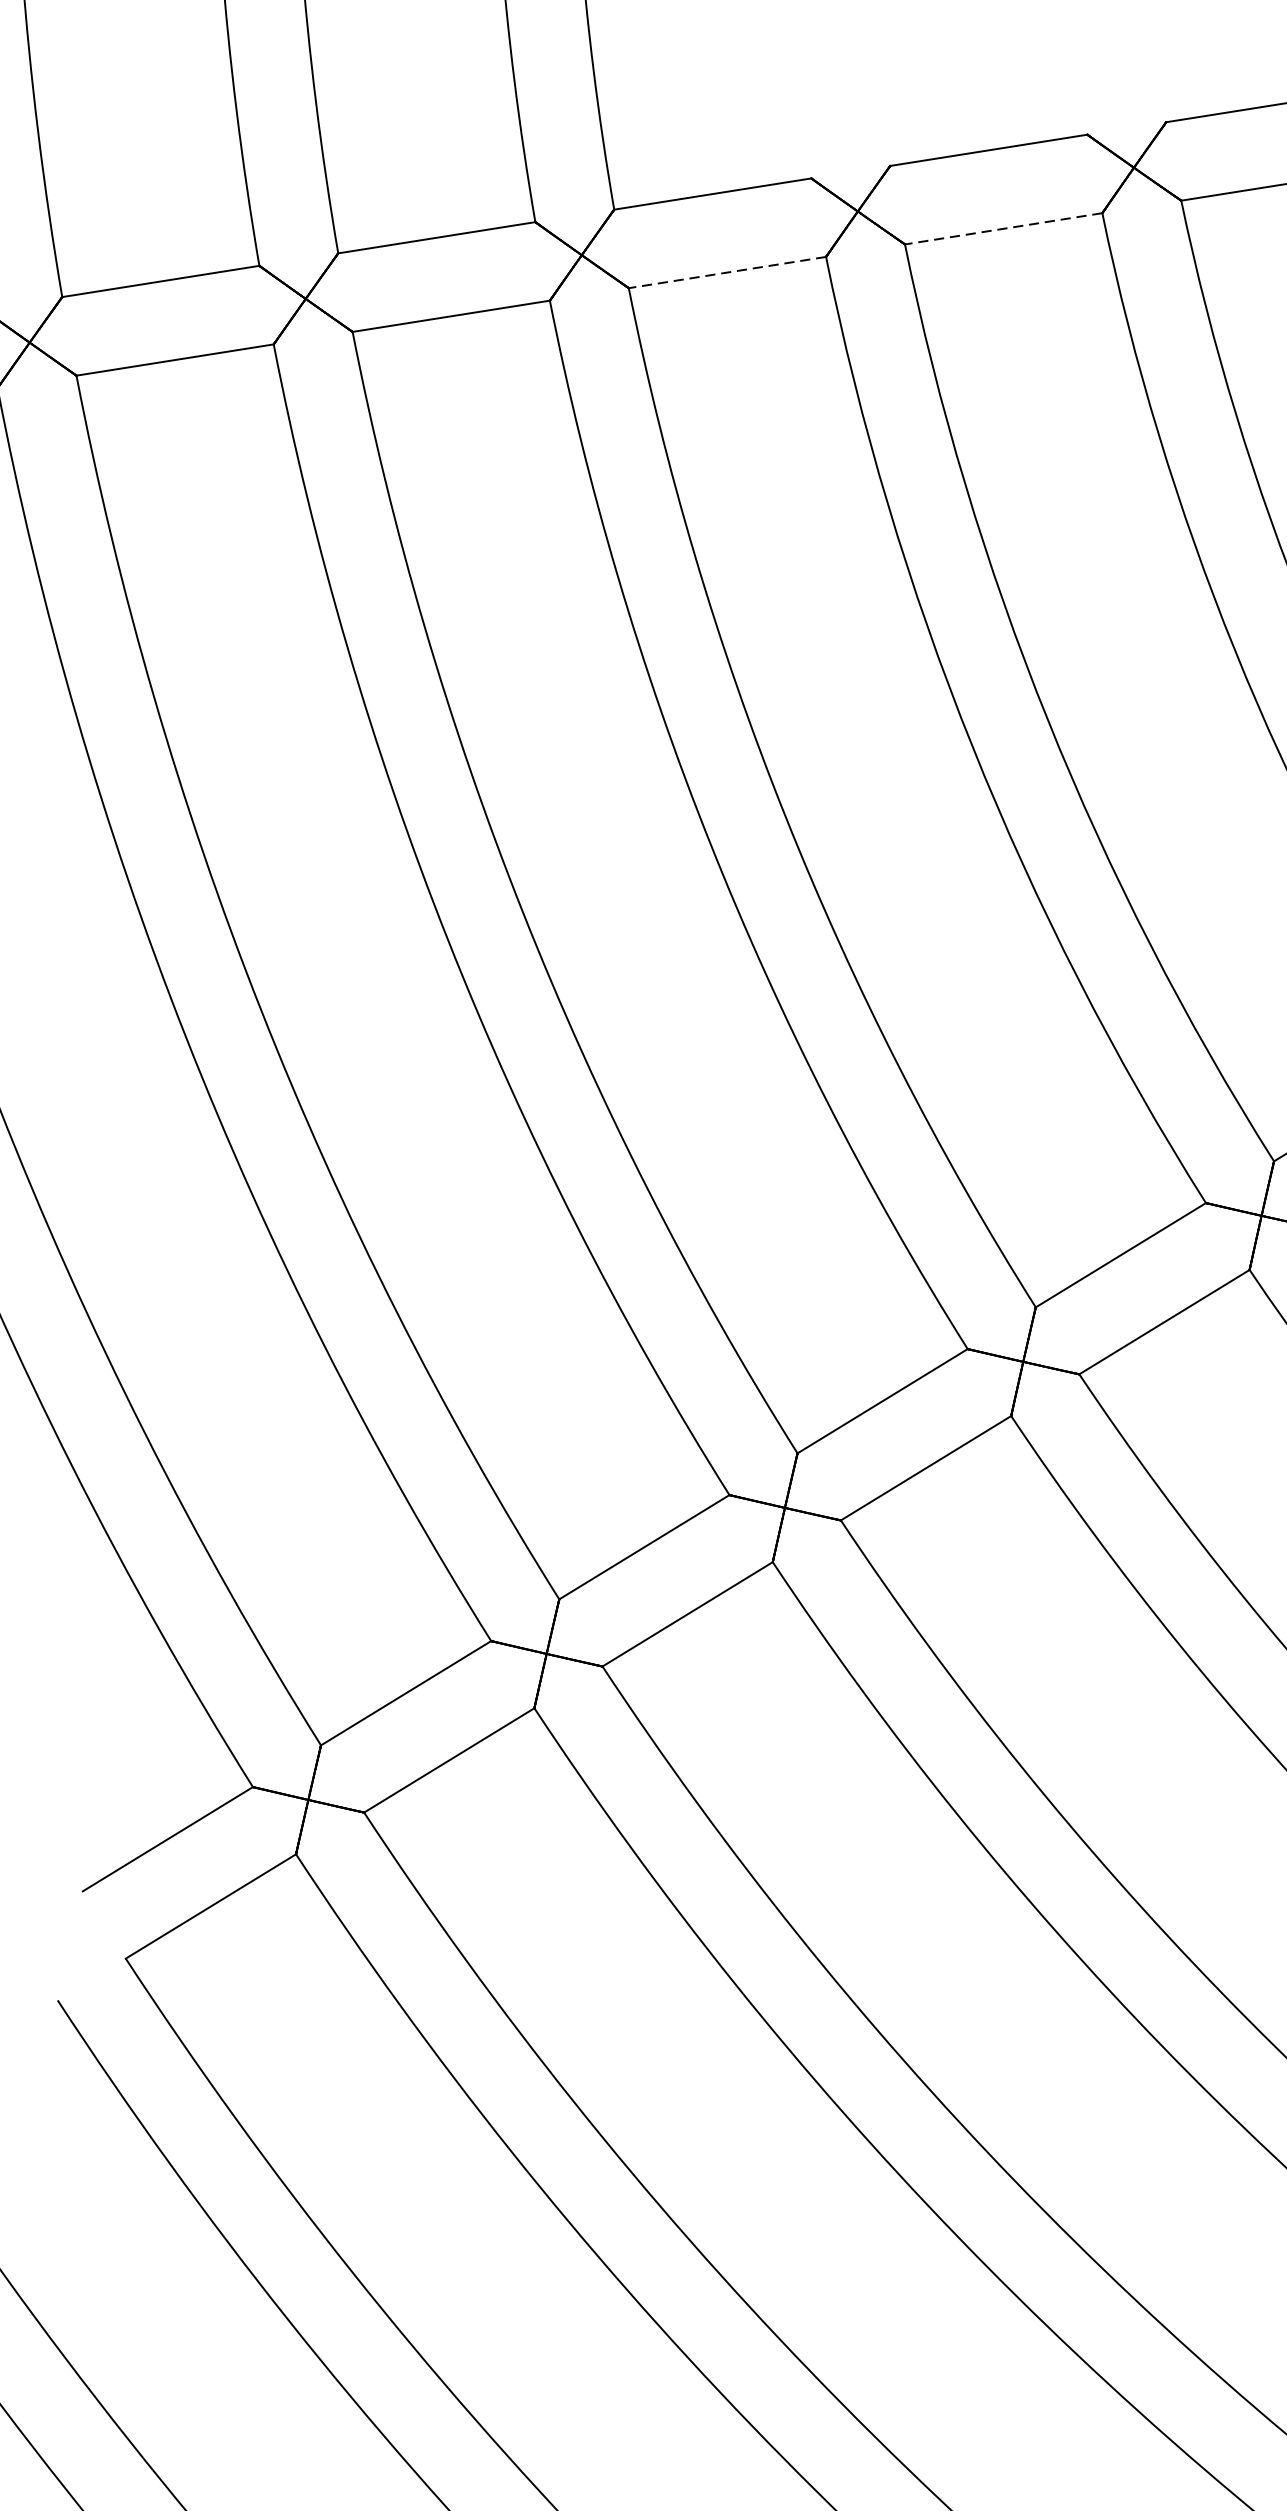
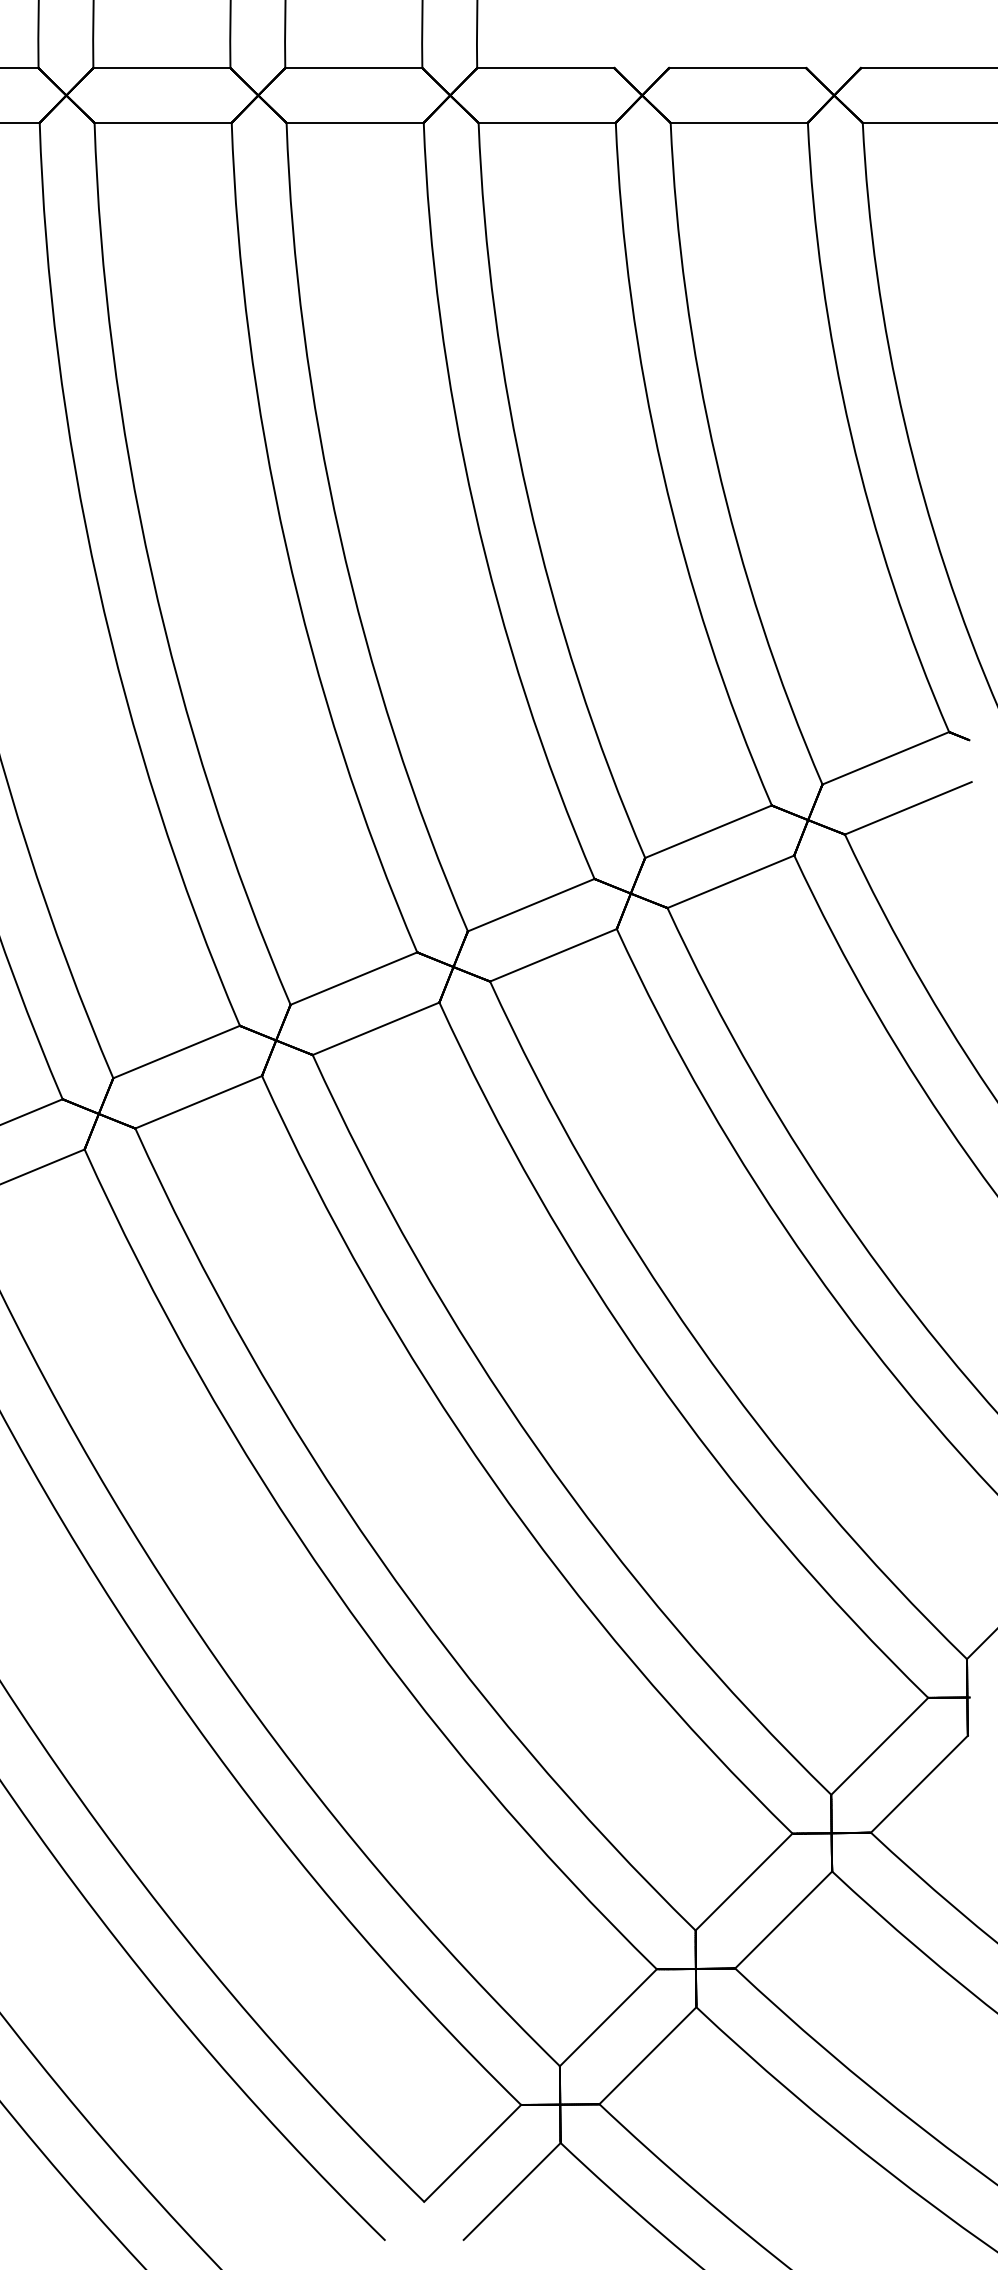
line: (1003, 228) -> (739, 122), dashed -> solid
line: (727, 271) -> (547, 122), dashed -> solid

